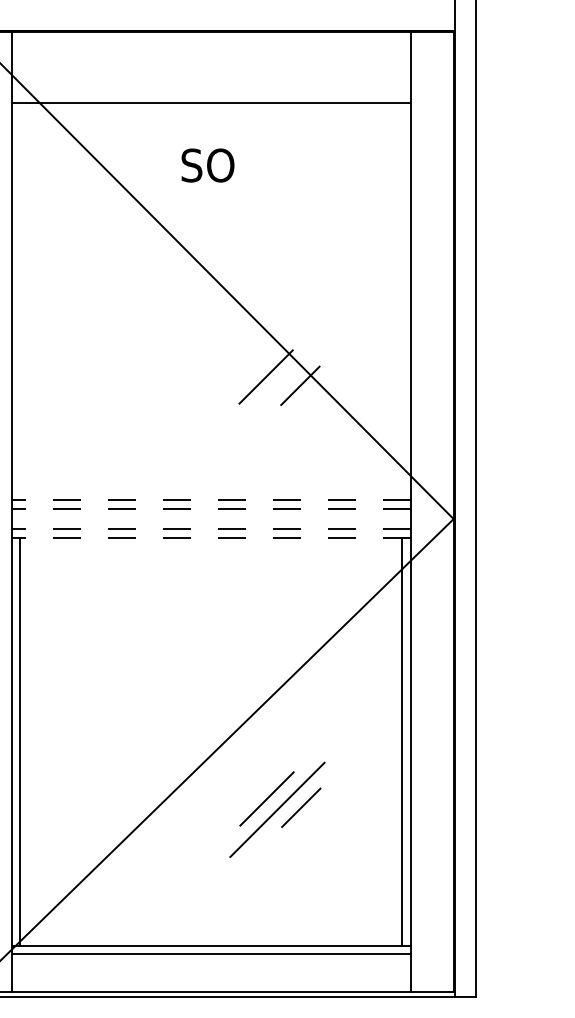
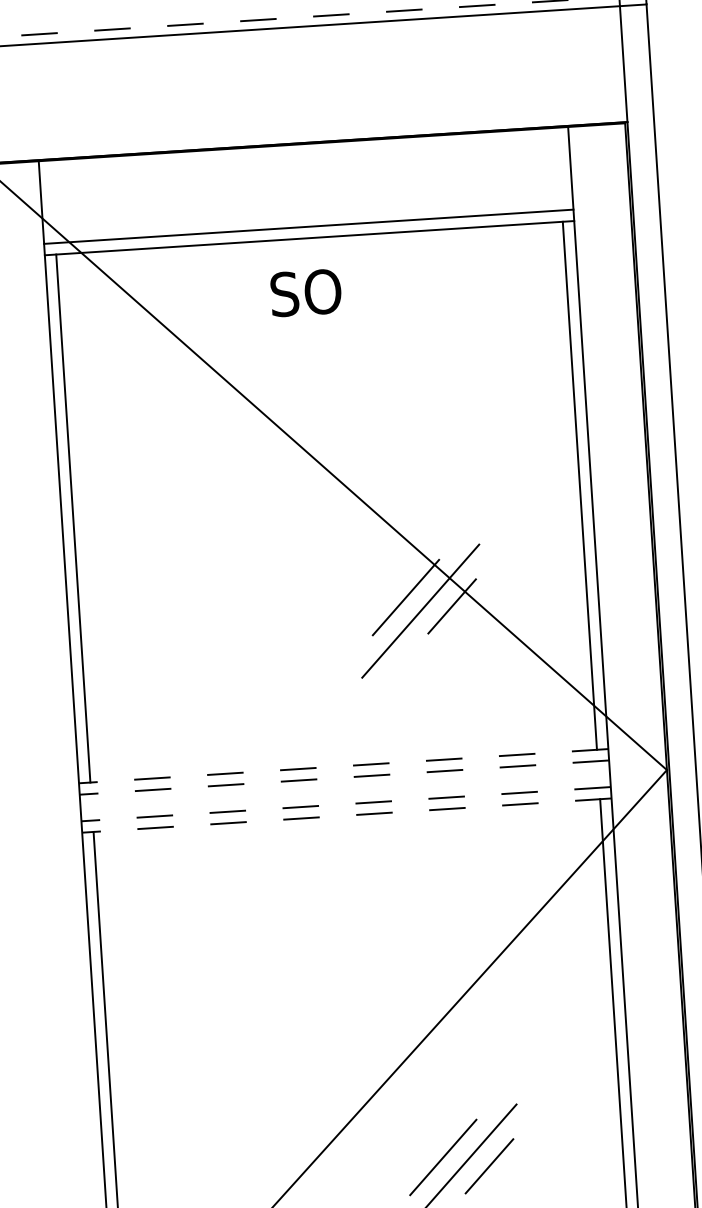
line: (210, 93) -> (307, 226), added
text: (207, 165) -> (305, 292), moved
line: (20, 301) -> (73, 518), added
line: (402, 301) -> (580, 485), added
line: (276, 387) -> (420, 610), added

